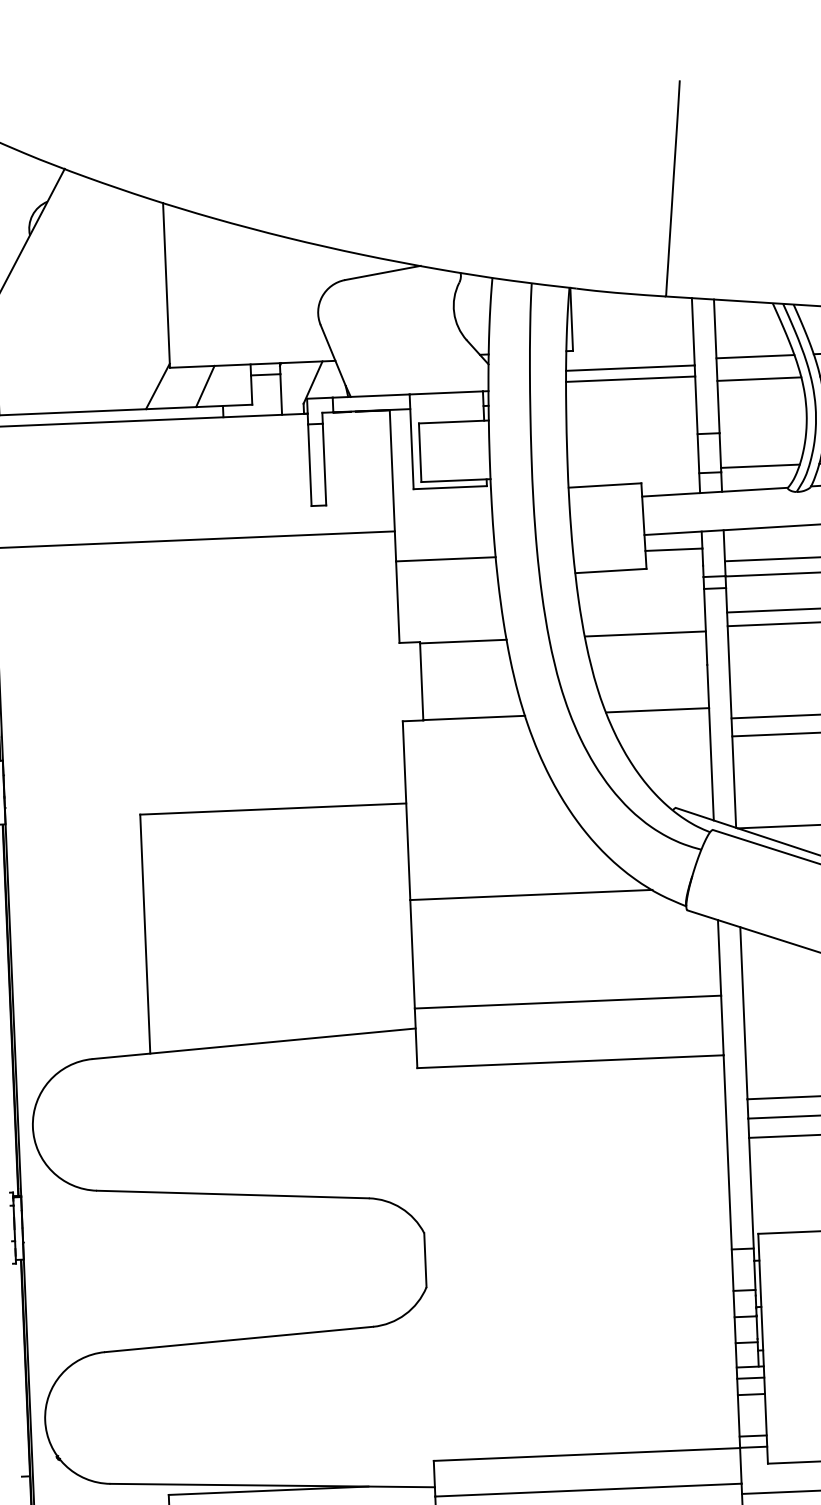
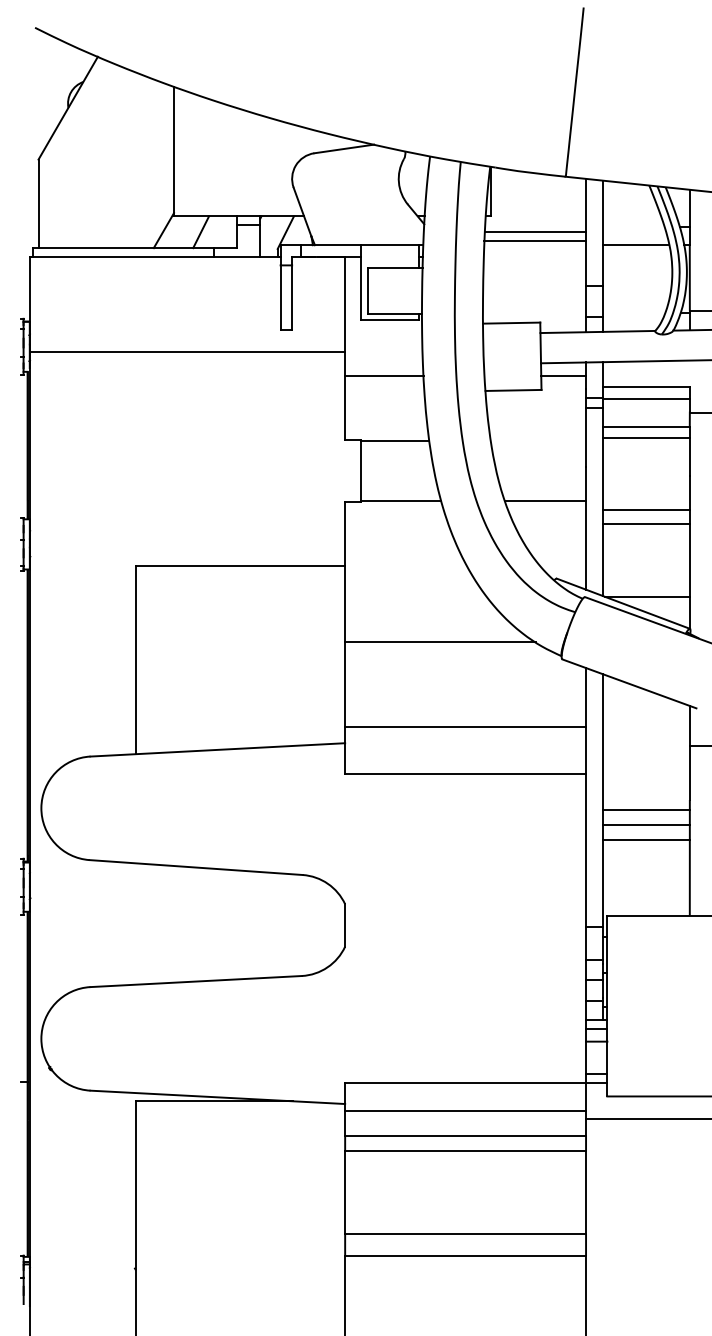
line: (754, 356) -> (633, 226), removed
line: (760, 466) -> (634, 313), removed
line: (645, 634) -> (538, 441), removed

